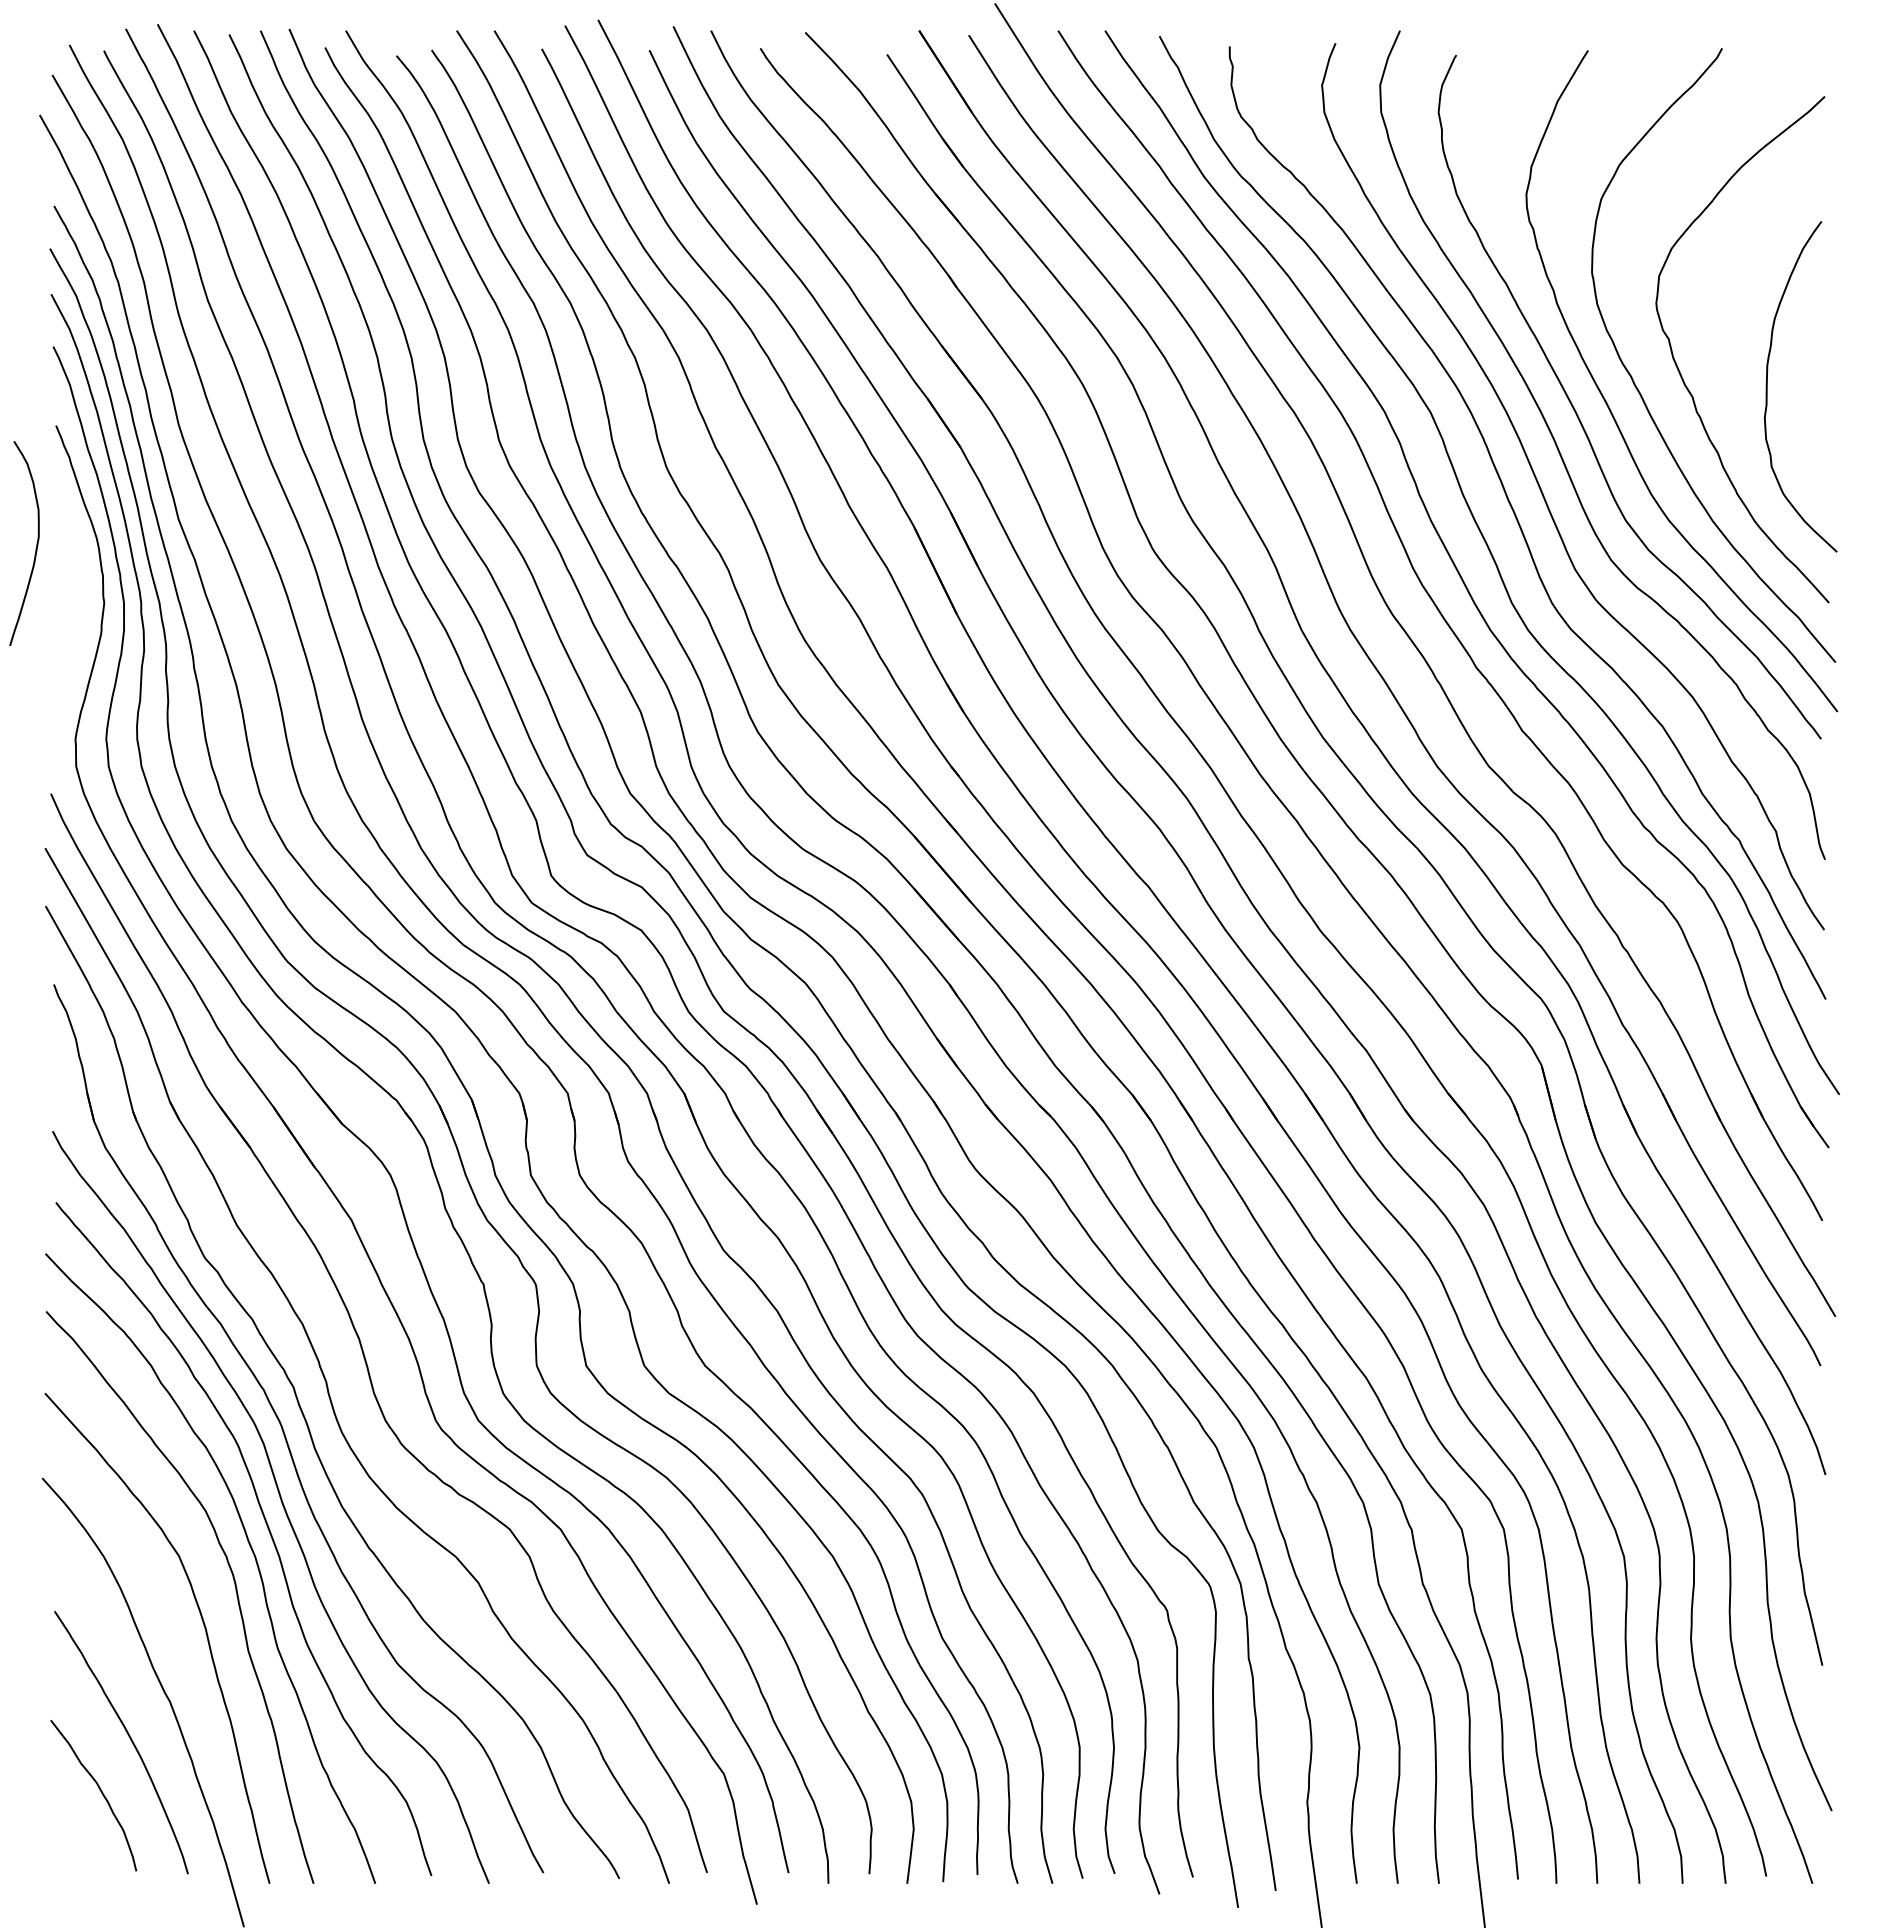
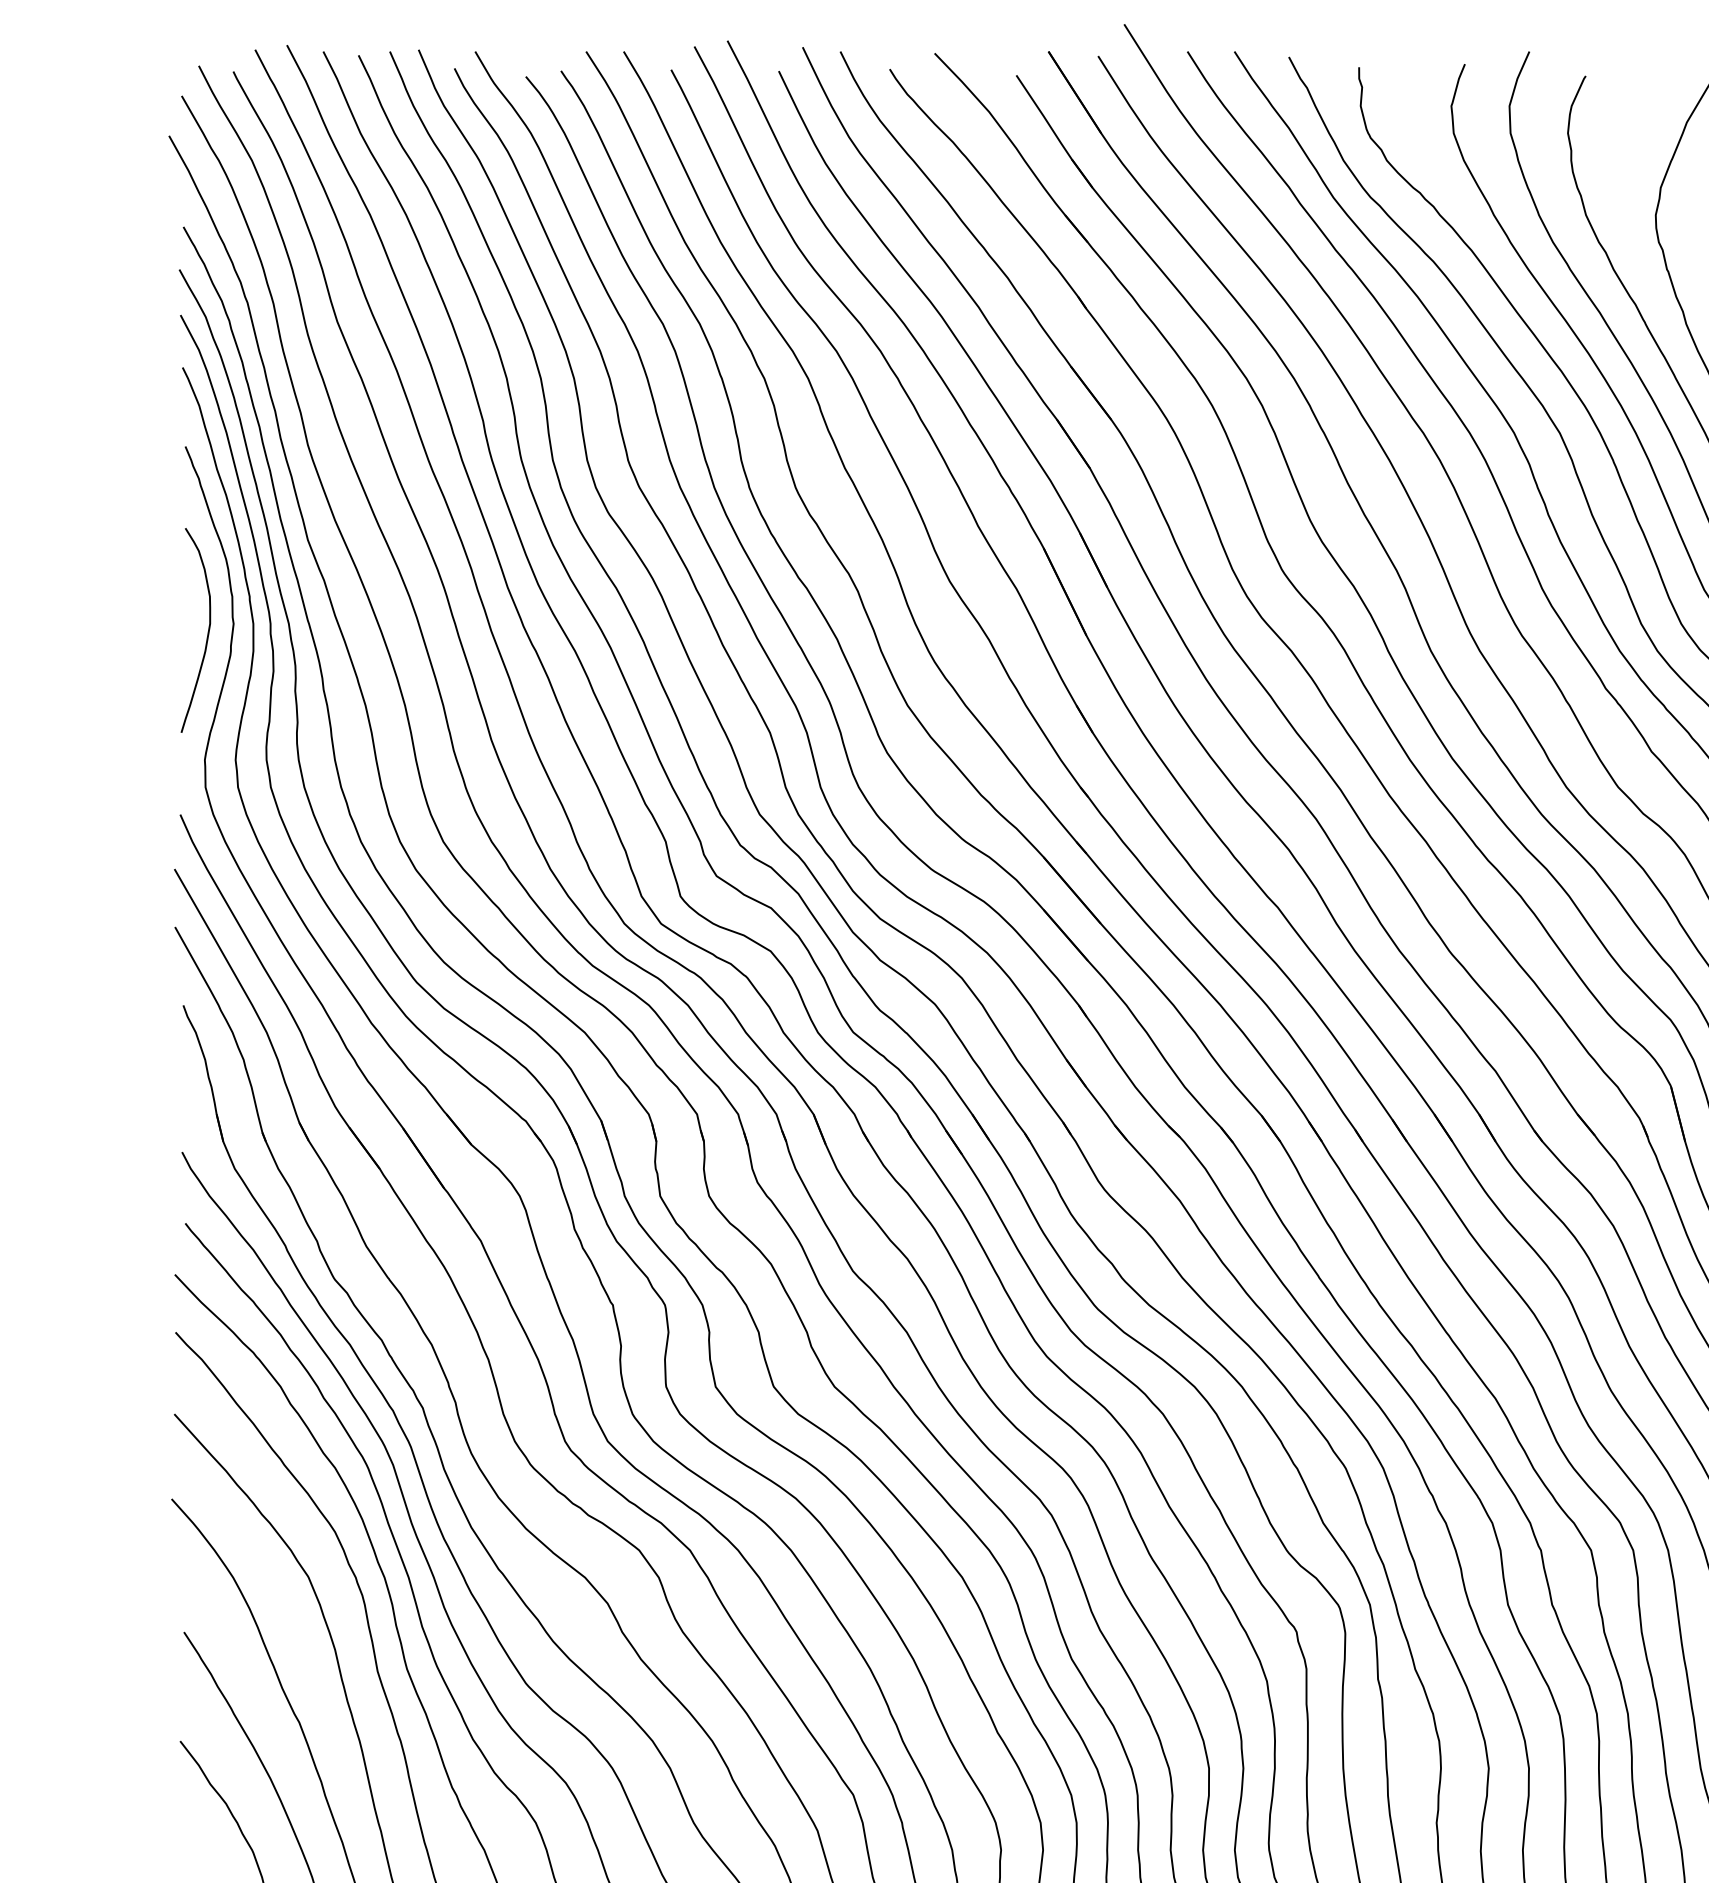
curve: (36, 543) -> (207, 630), moved

